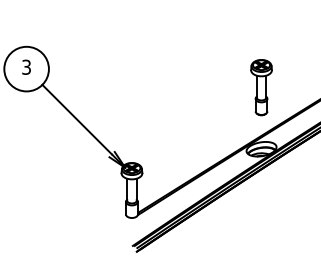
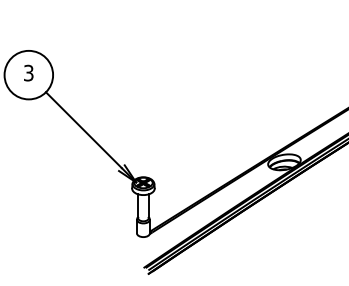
part: (261, 87) -> (284, 95), removed

